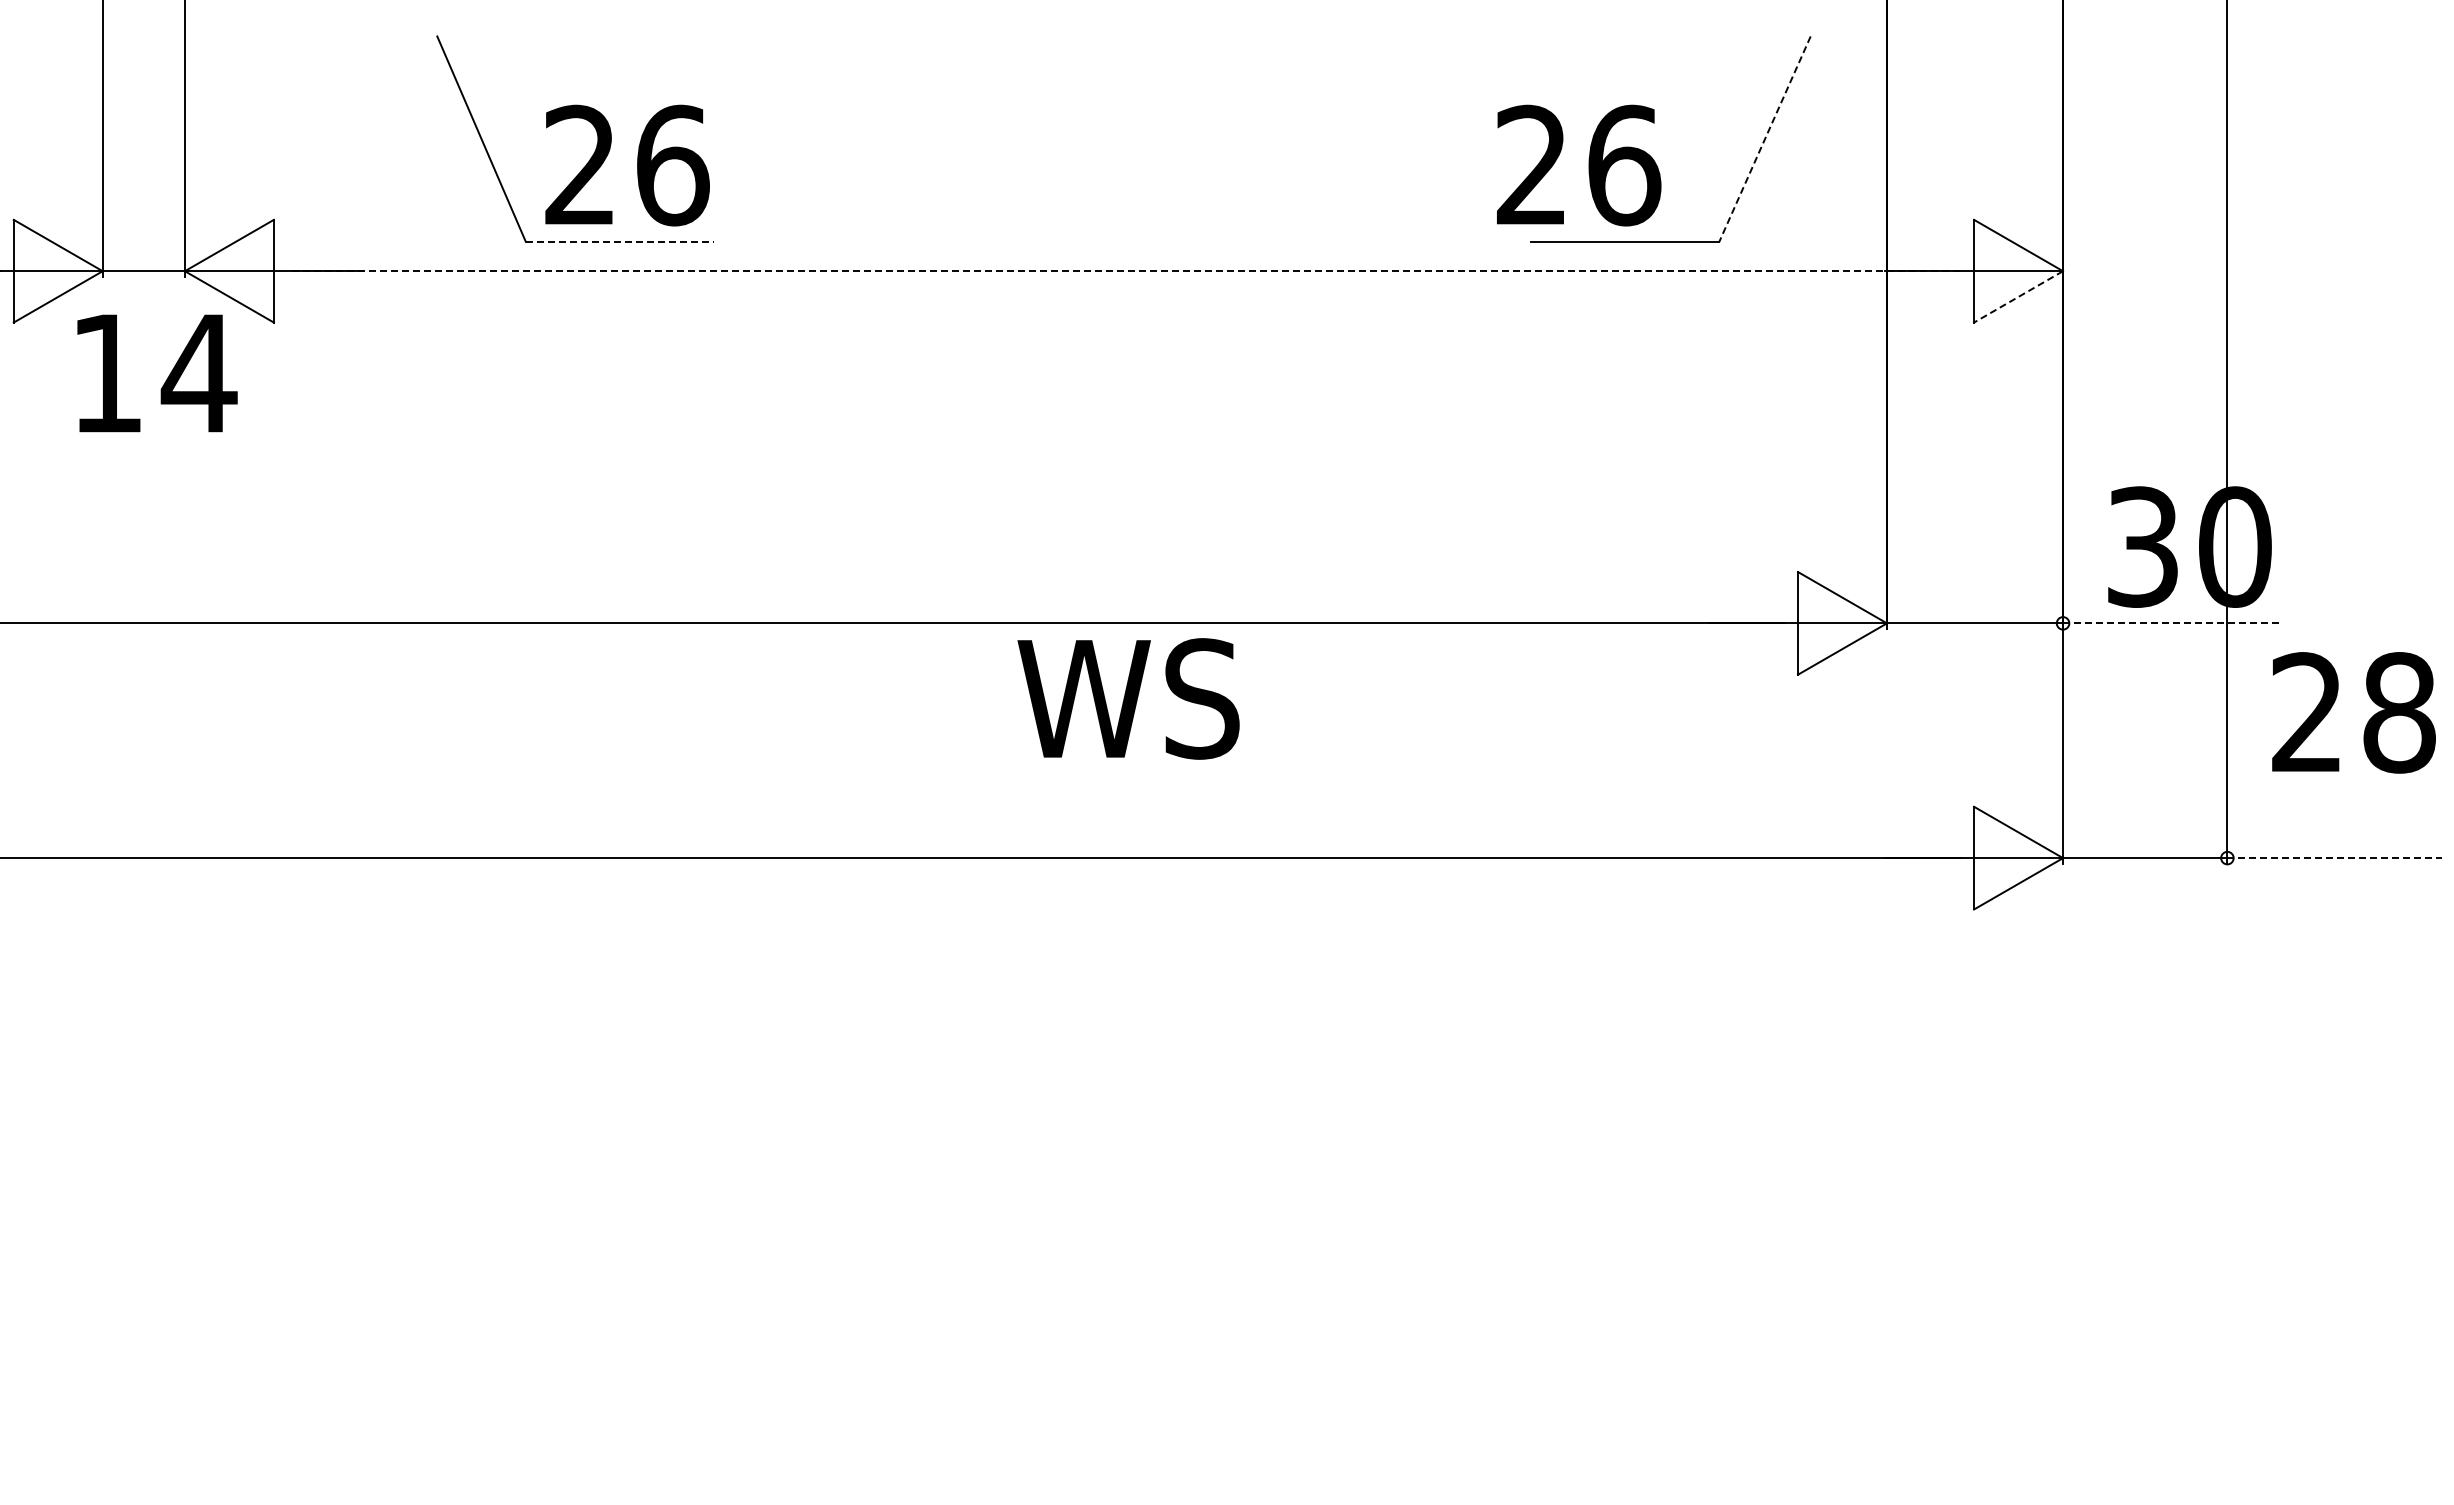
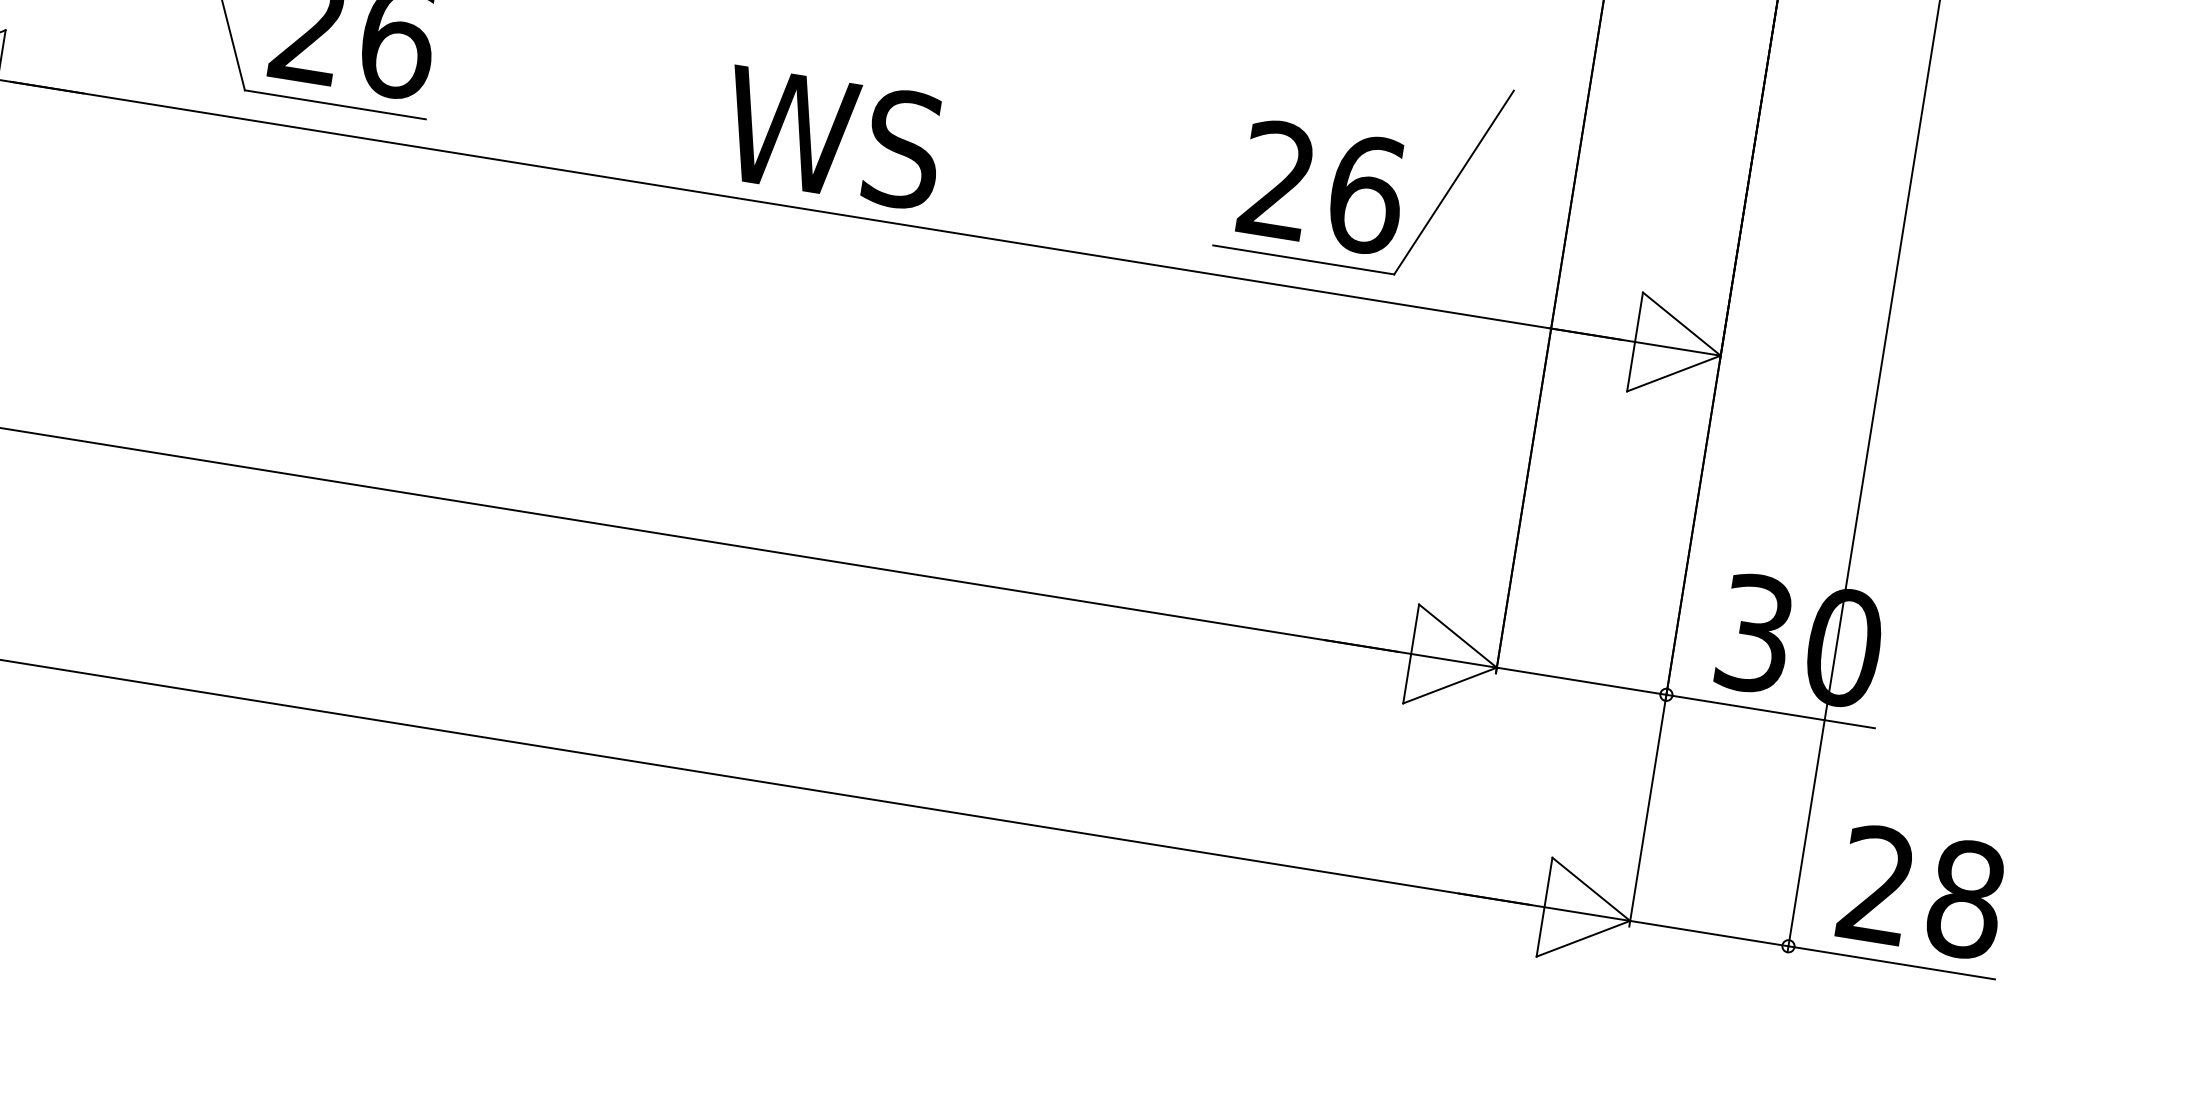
line: (1764, 139) -> (1453, 182), dashed -> solid
text: (1579, 165) -> (1323, 187), moved
line: (619, 241) -> (335, 104), dashed -> solid
line: (1123, 271) -> (815, 211), dashed -> solid
line: (2018, 297) -> (1673, 374), dashed -> solid
line: (2171, 623) -> (1770, 711), dashed -> solid
text: (1128, 698) -> (832, 137), moved
text: (2353, 712) -> (1921, 891), moved
line: (2335, 858) -> (1892, 963), dashed -> solid

